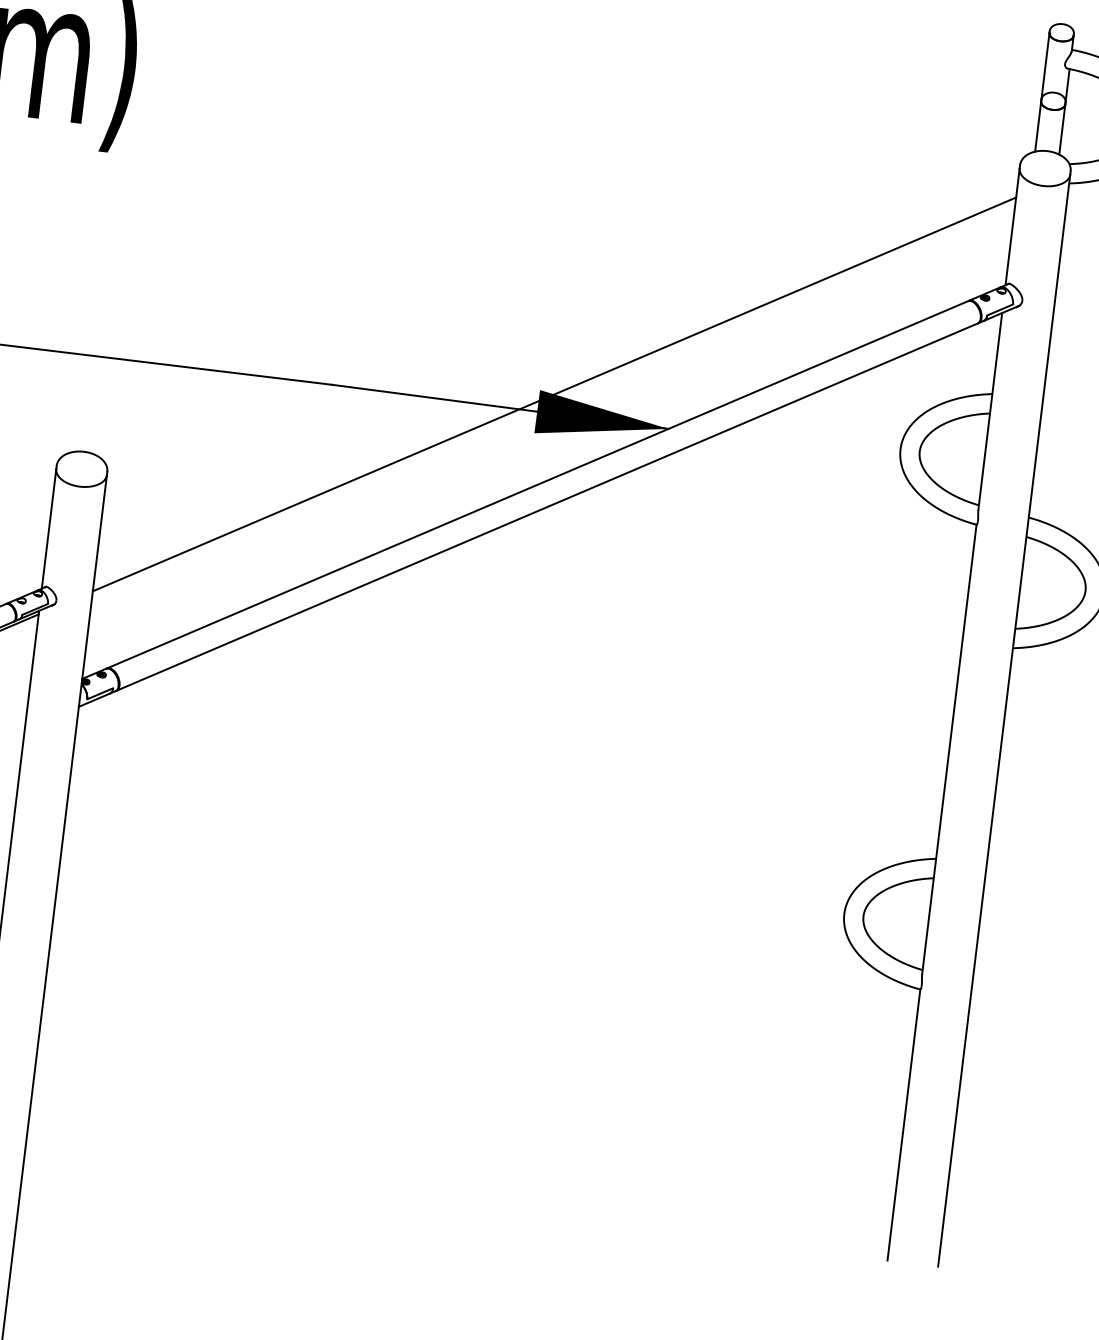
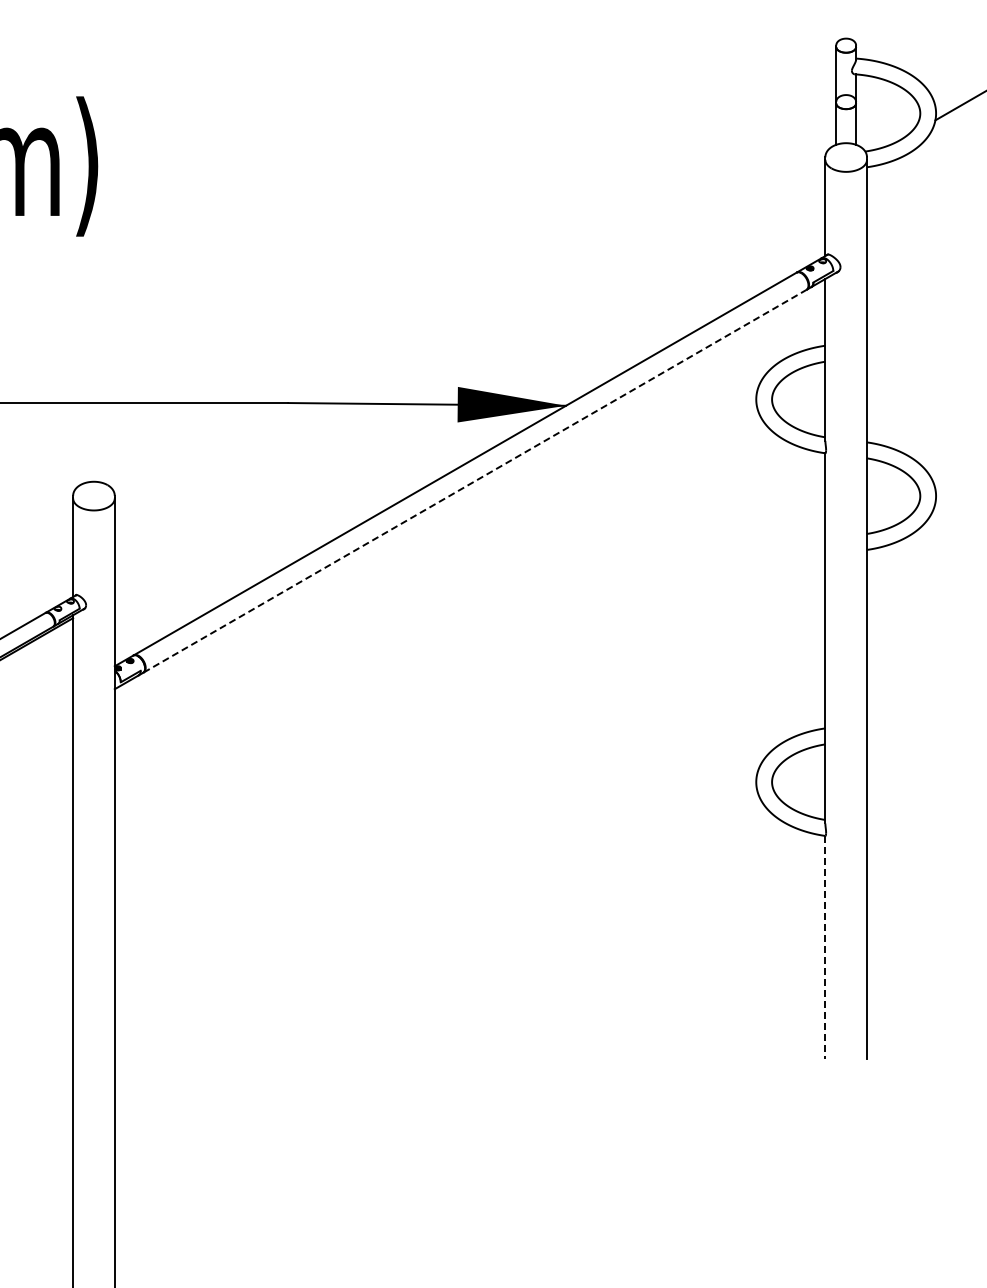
line: (553, 393) -> (469, 388), removed
line: (547, 507) -> (475, 481), solid -> dashed
line: (904, 1124) -> (825, 947), solid -> dashed

